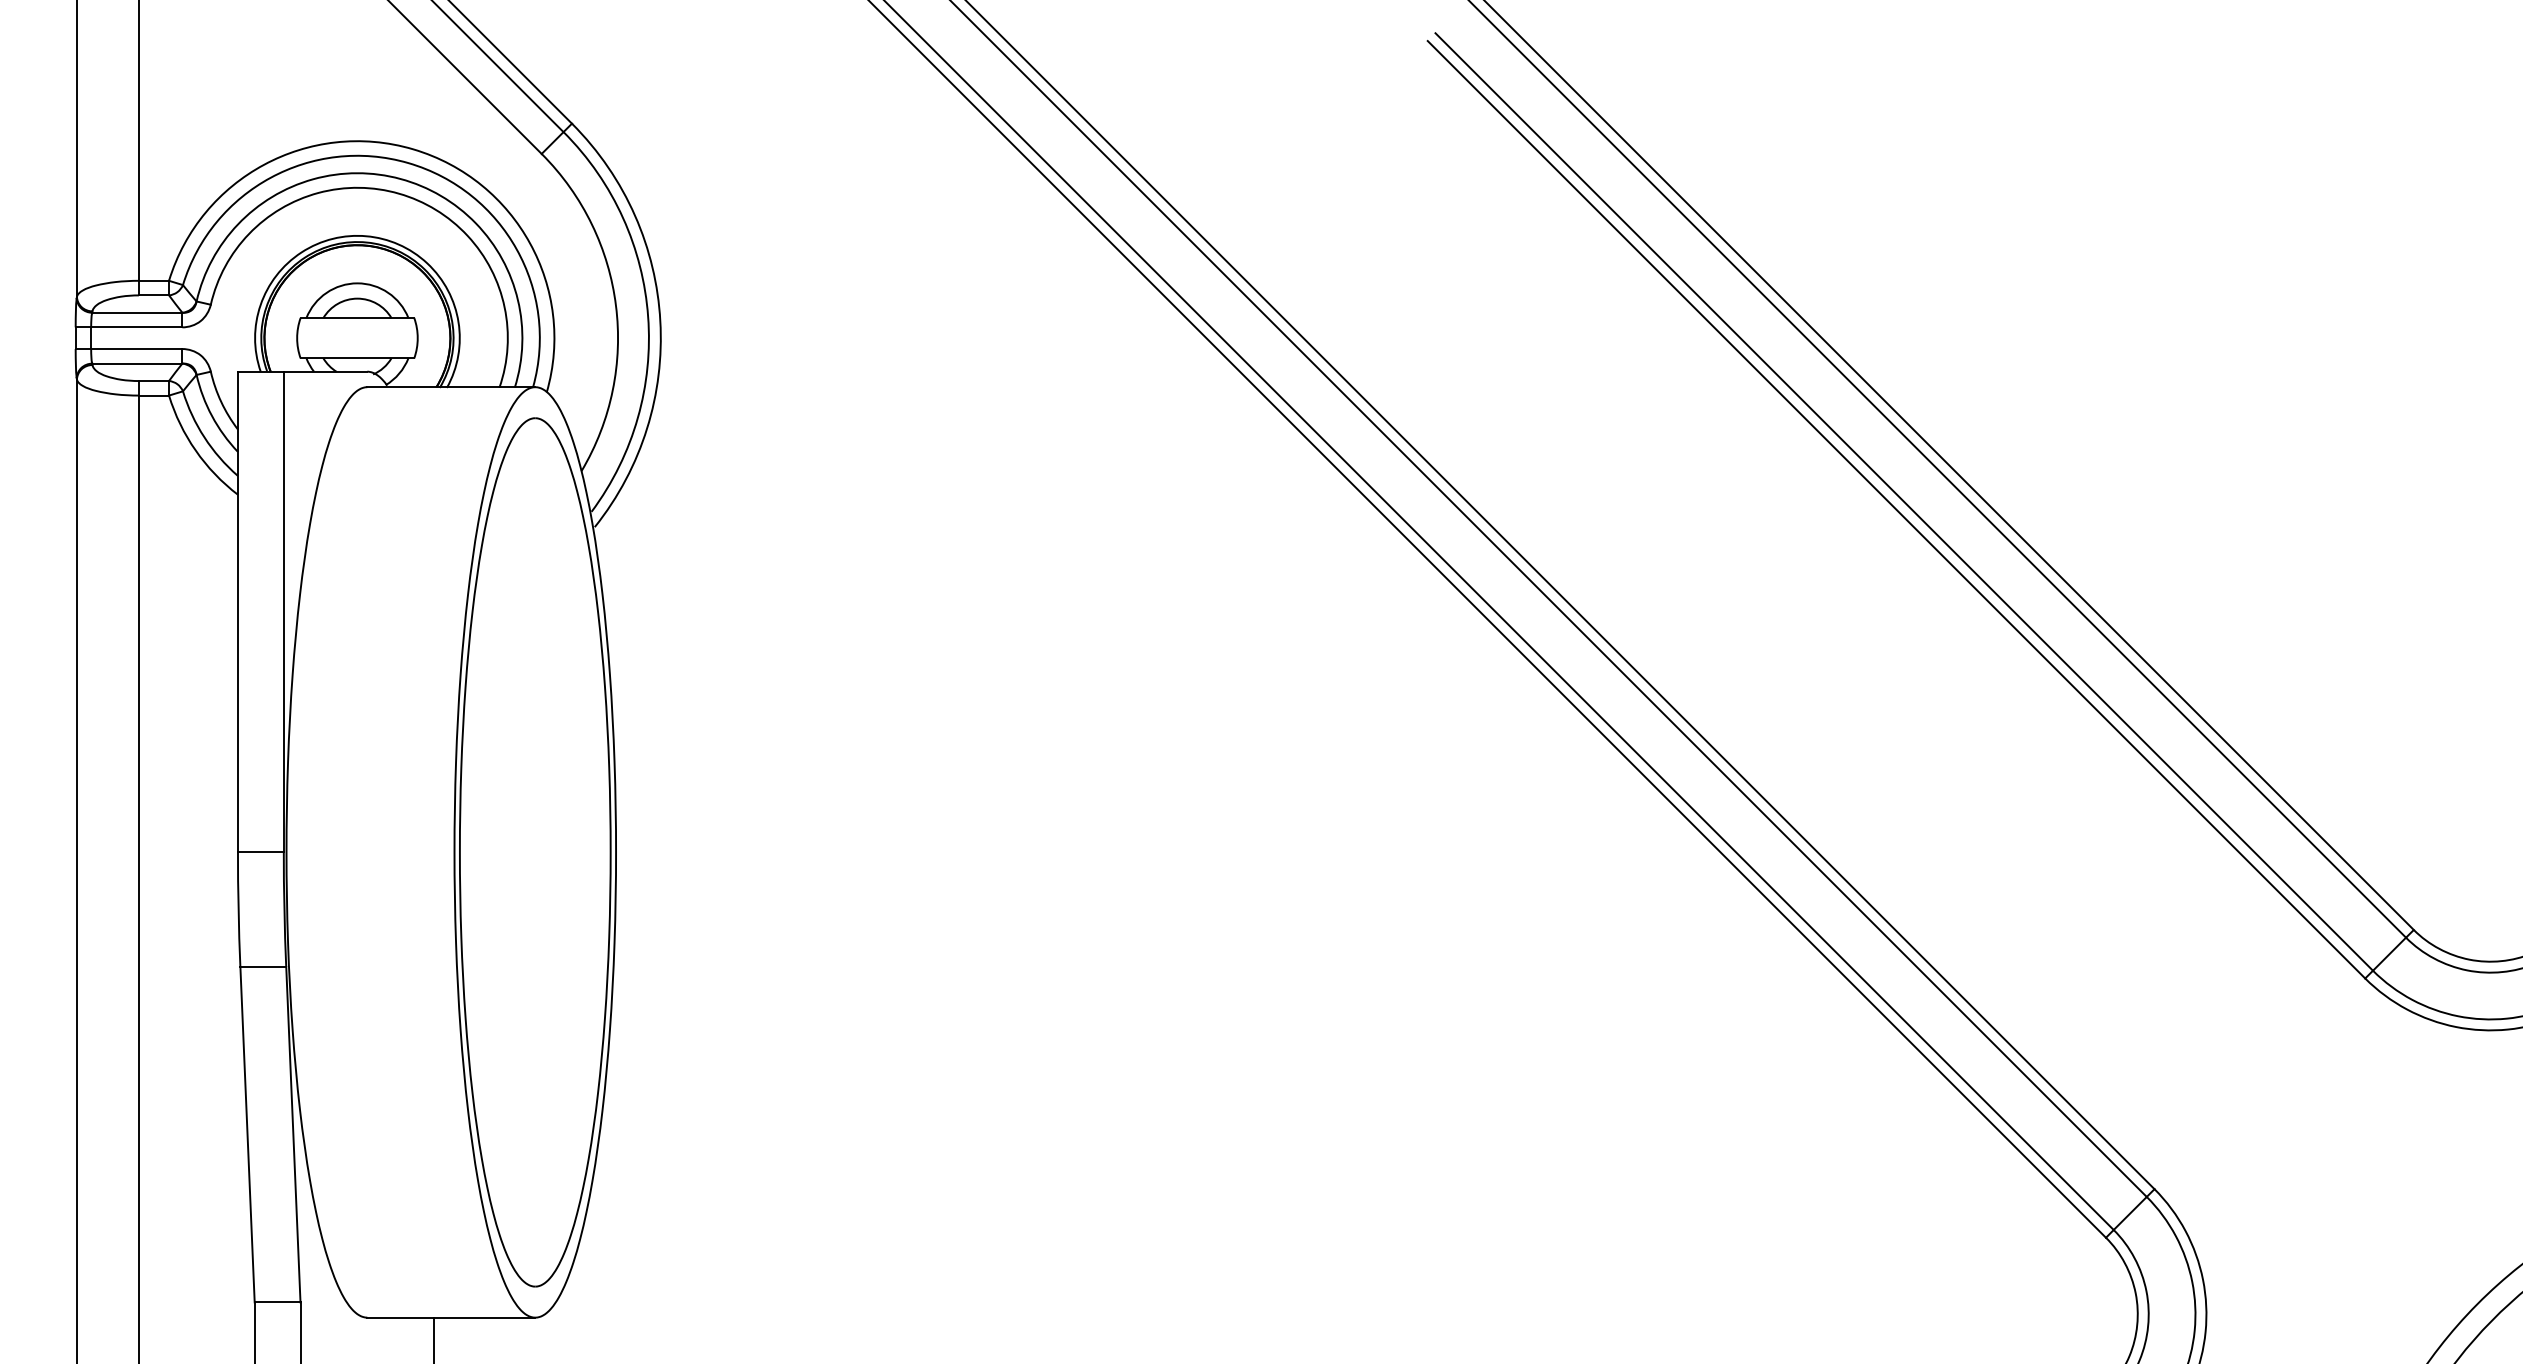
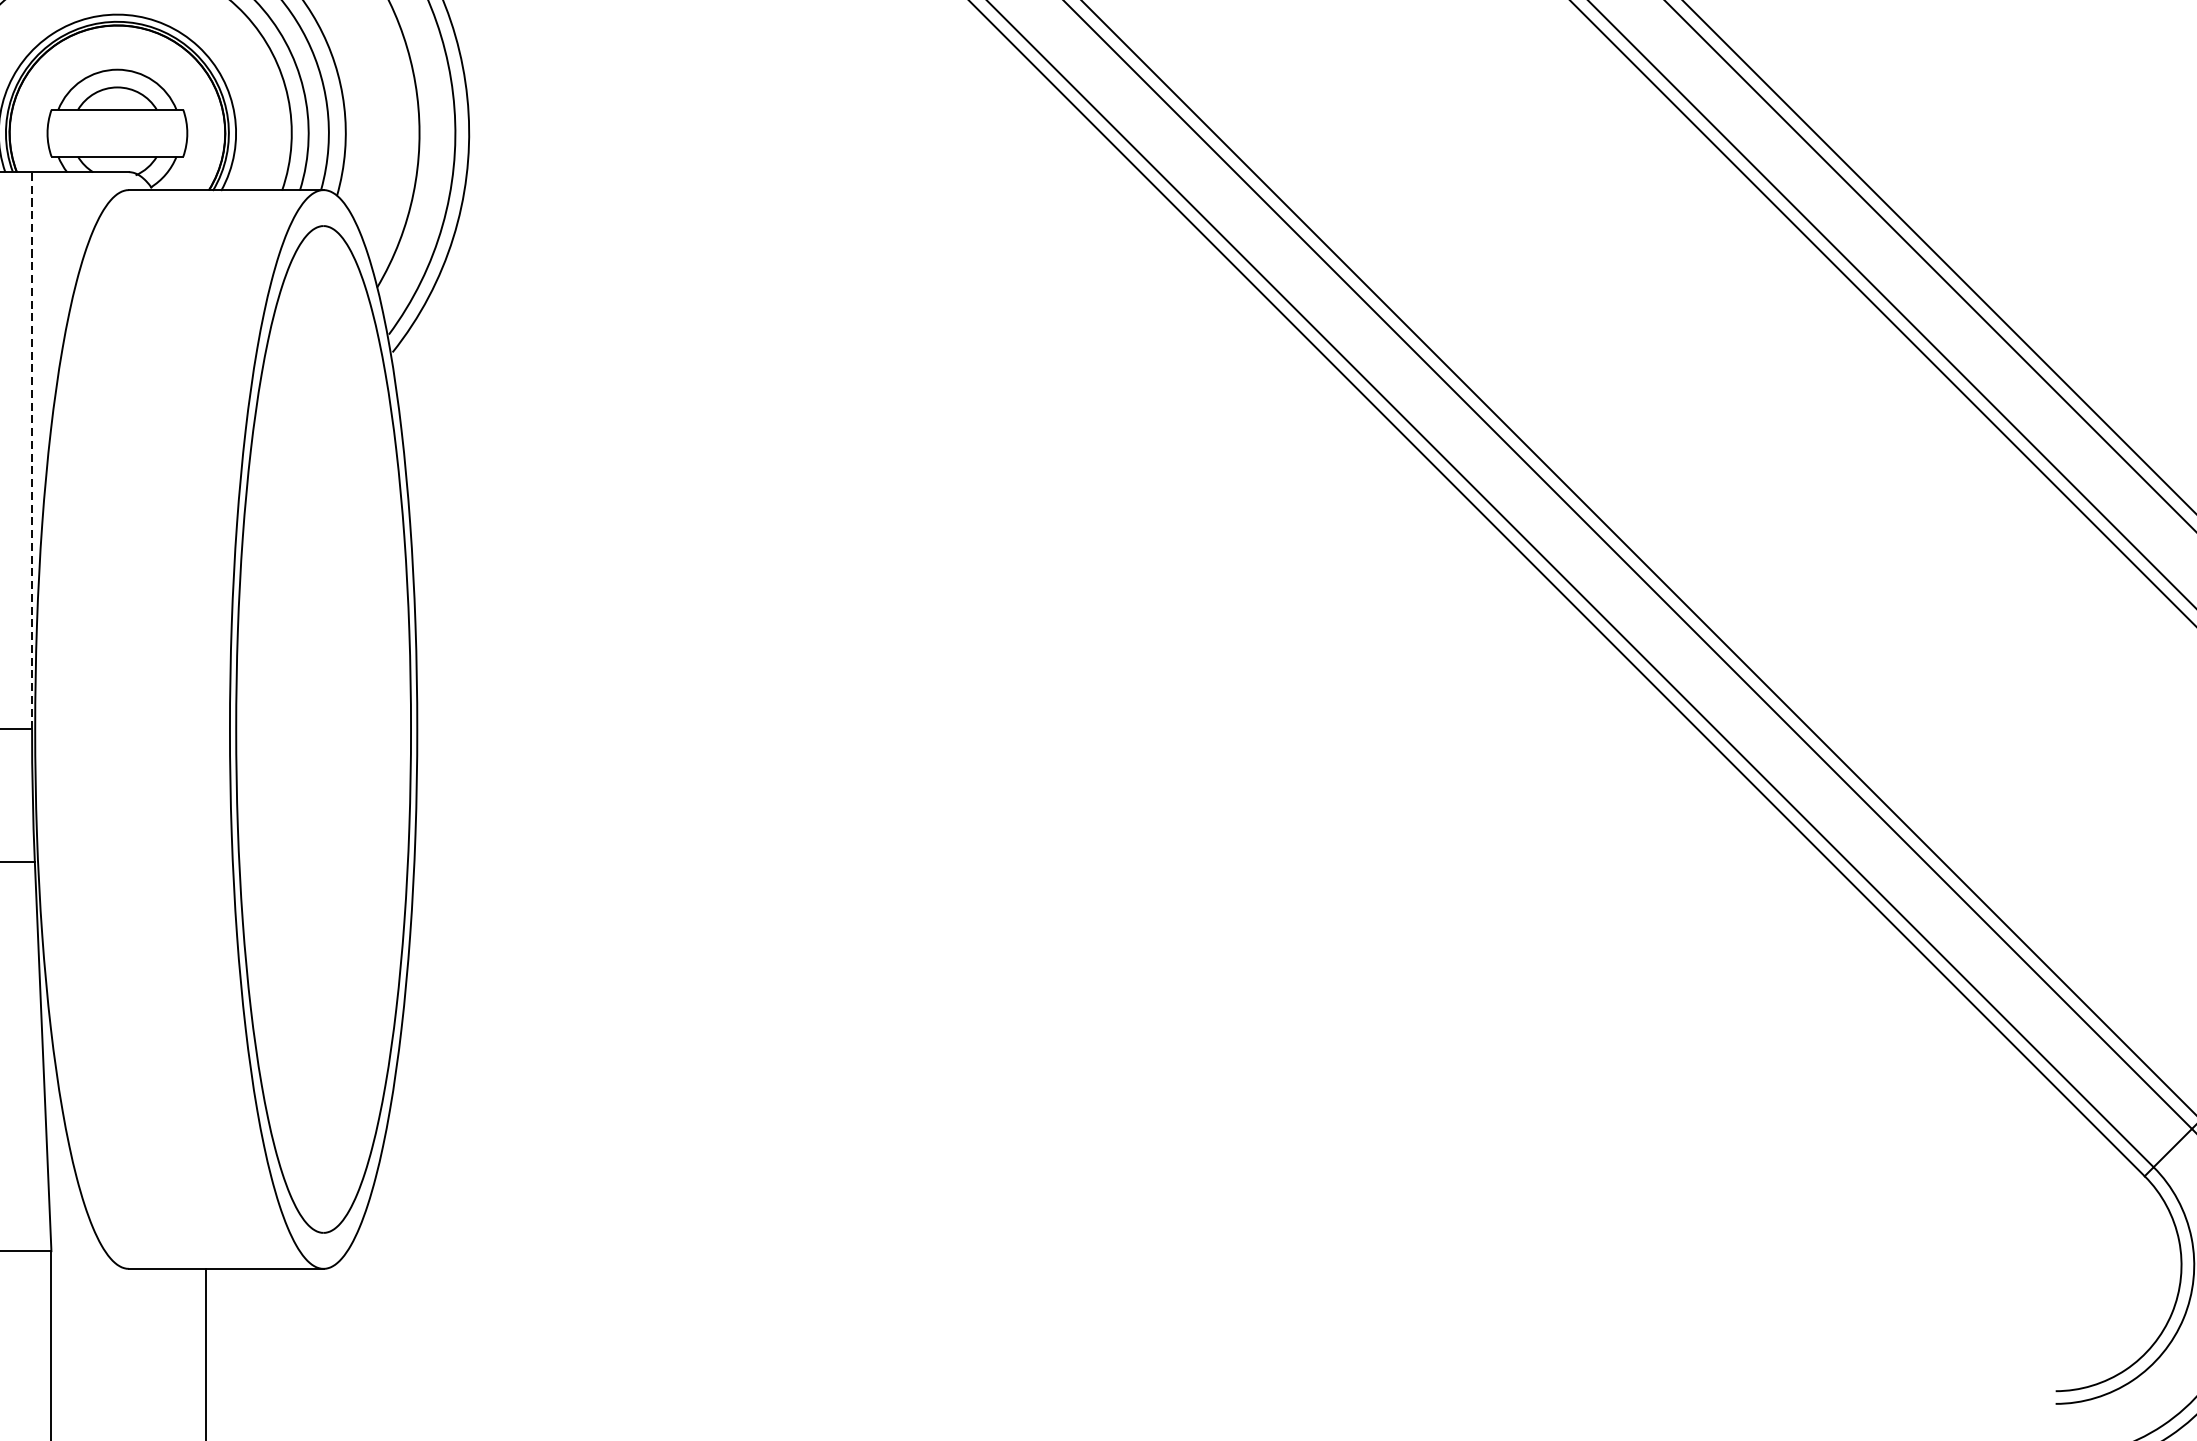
line: (283, 611) -> (31, 450), solid -> dashed

